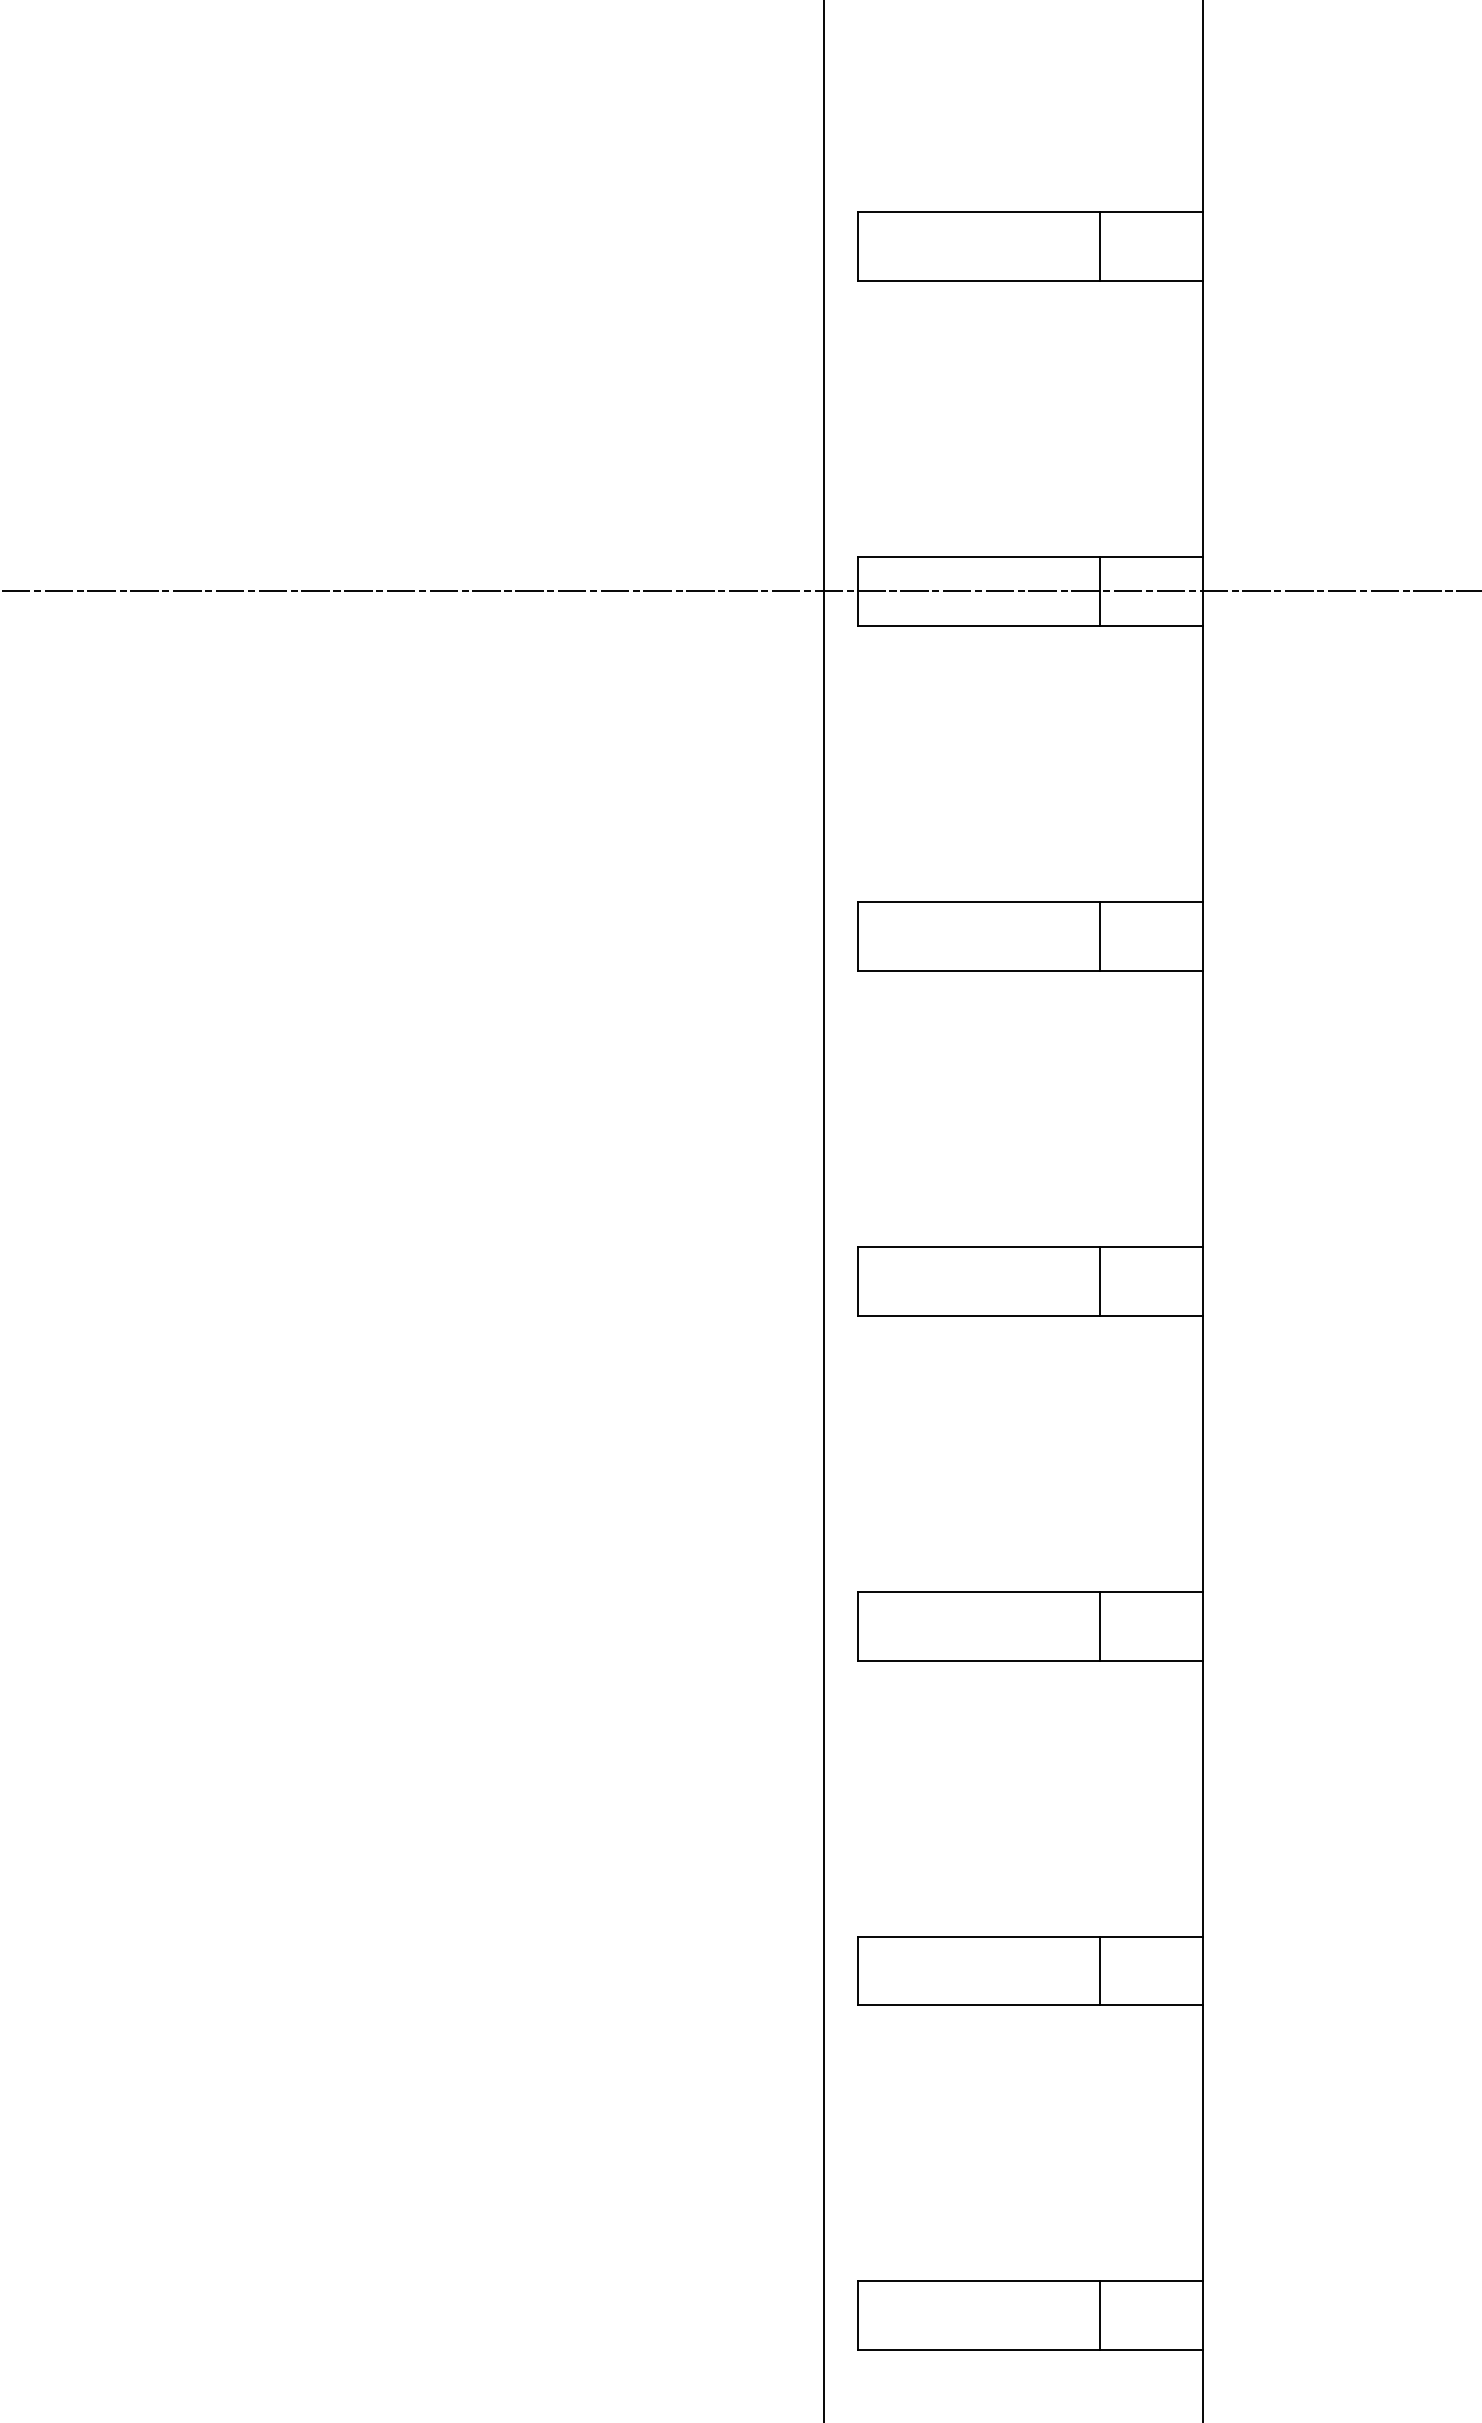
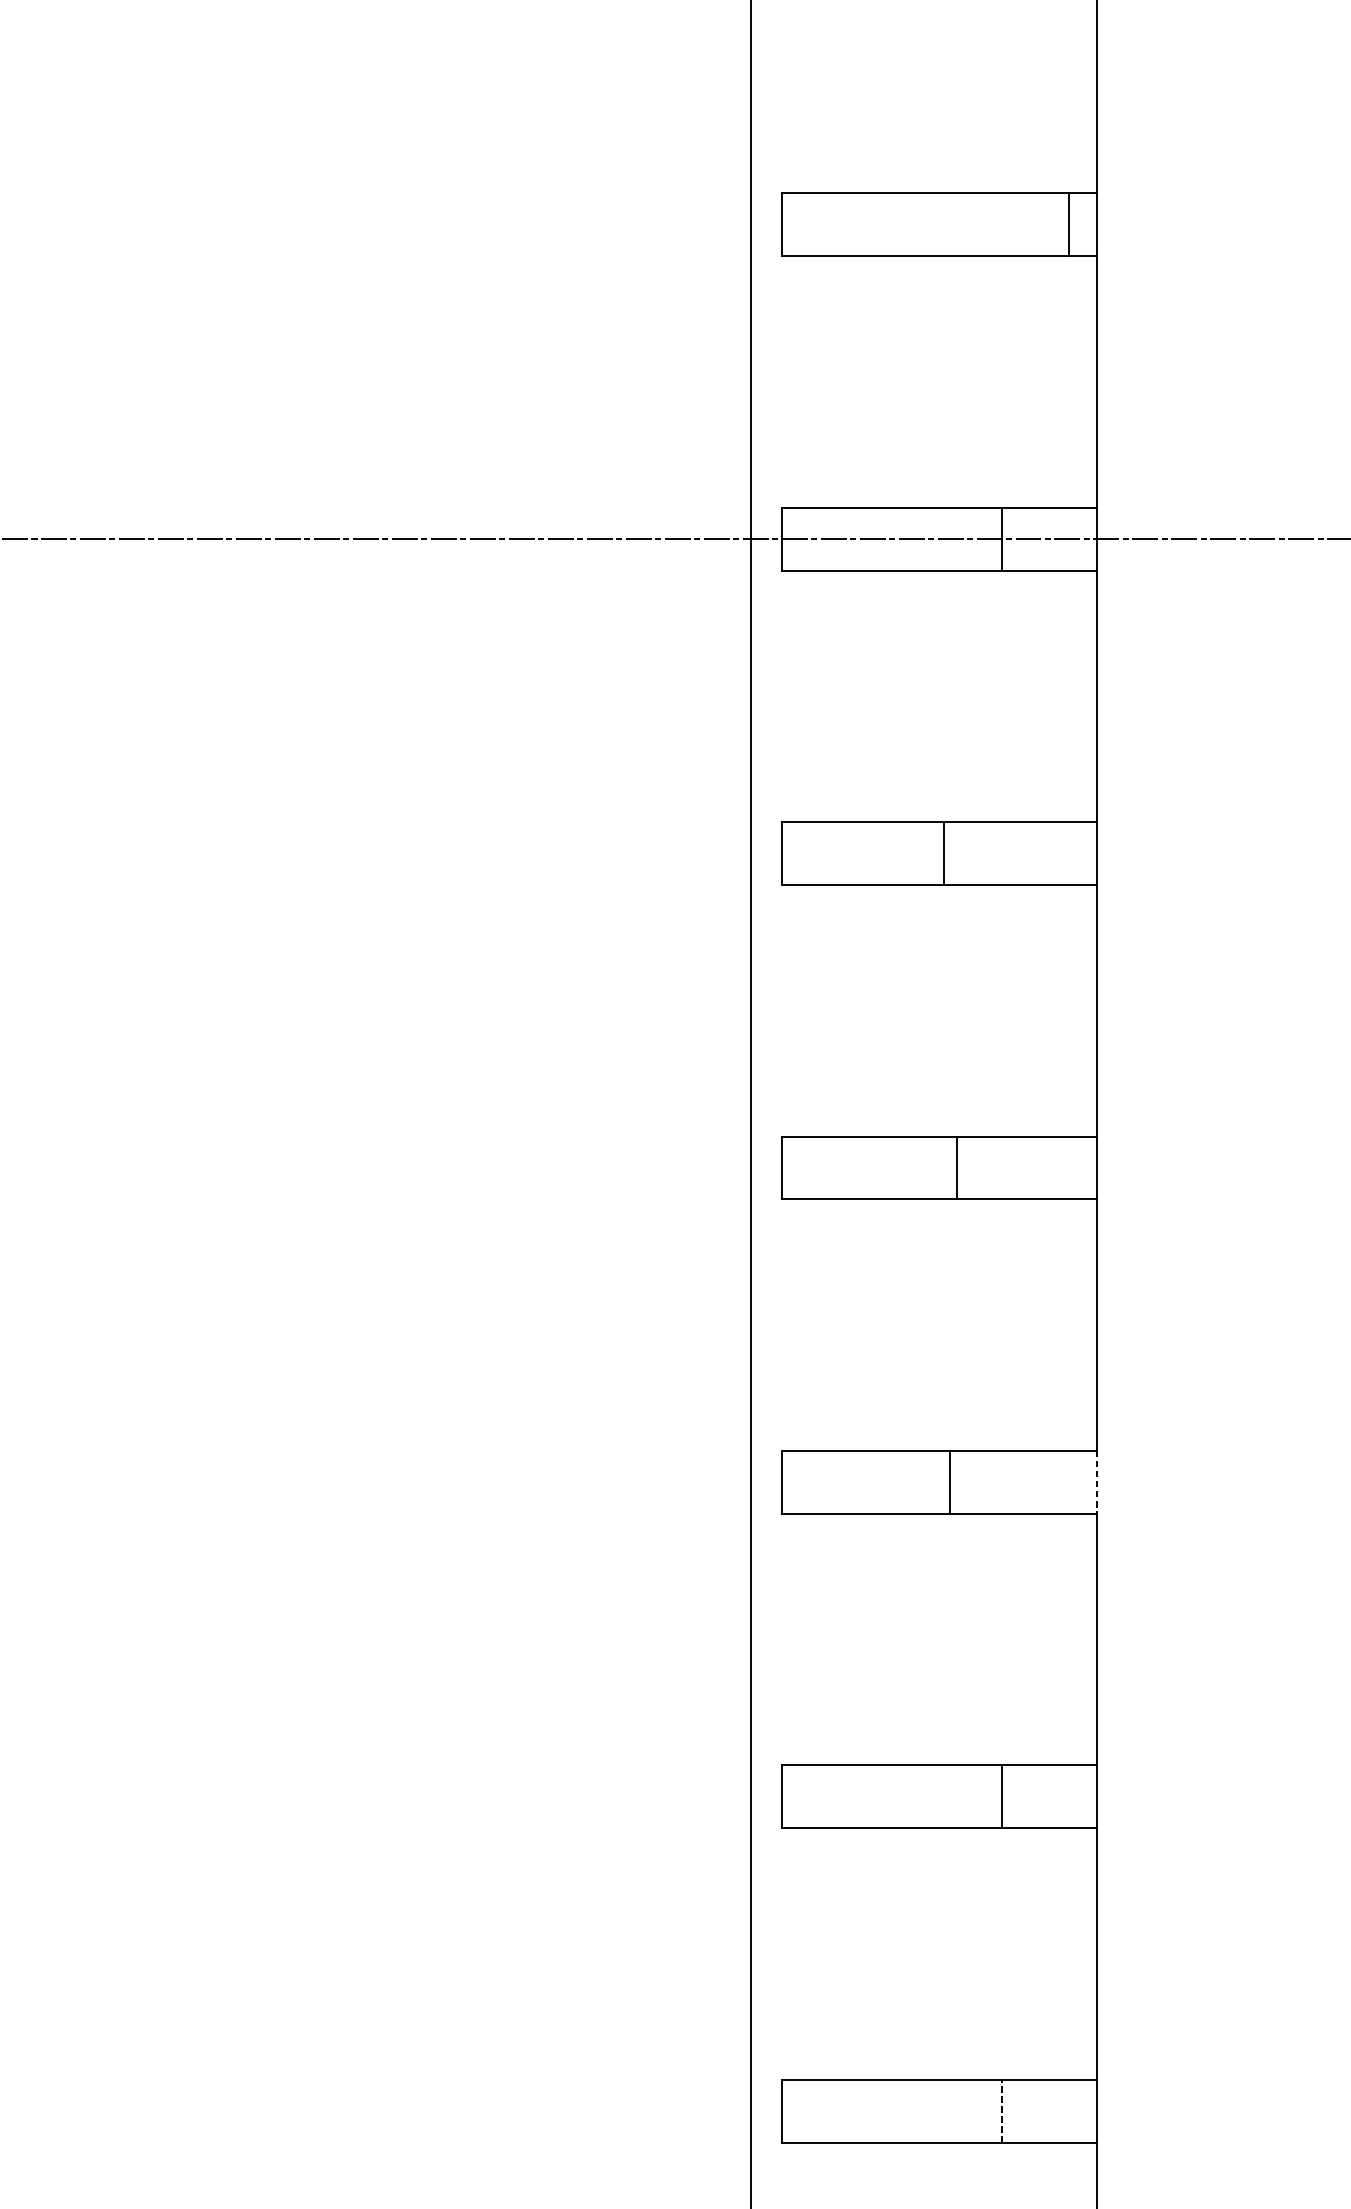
line: (1099, 245) -> (1068, 223), moved
line: (1099, 935) -> (943, 852), moved
line: (1099, 1280) -> (956, 1167), moved
line: (1099, 1625) -> (949, 1481), moved
line: (1203, 1626) -> (1097, 1482), solid -> dashed
line: (1099, 2315) -> (1002, 2110), solid -> dashed

